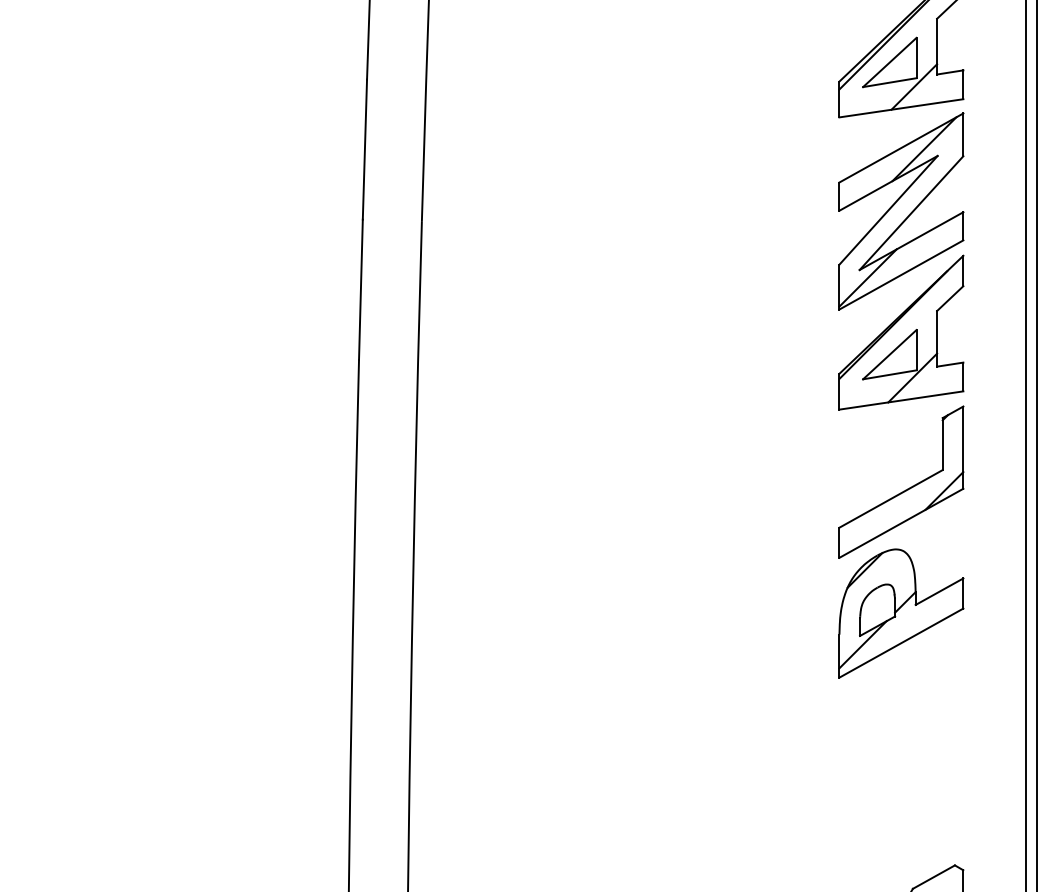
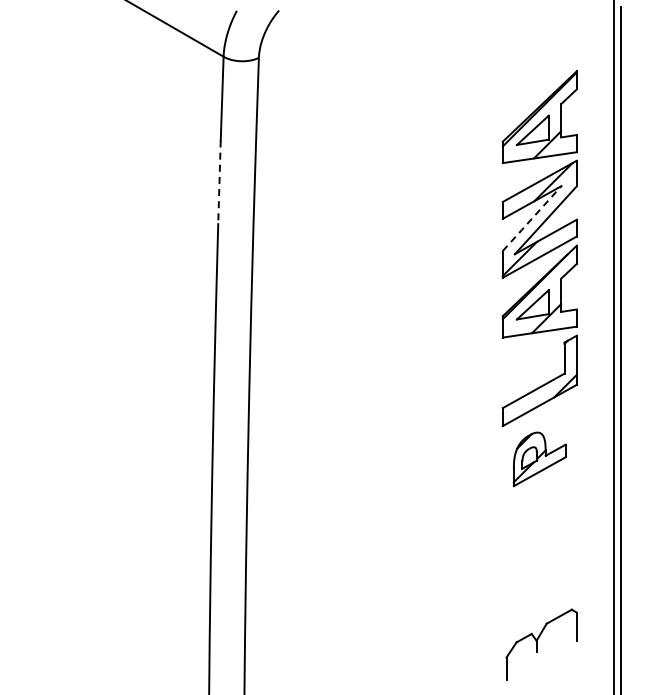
line: (364, 149) -> (219, 182), solid -> dashed
line: (889, 210) -> (532, 218), solid -> dashed
part: (900, 613) -> (539, 459), size x0.7

